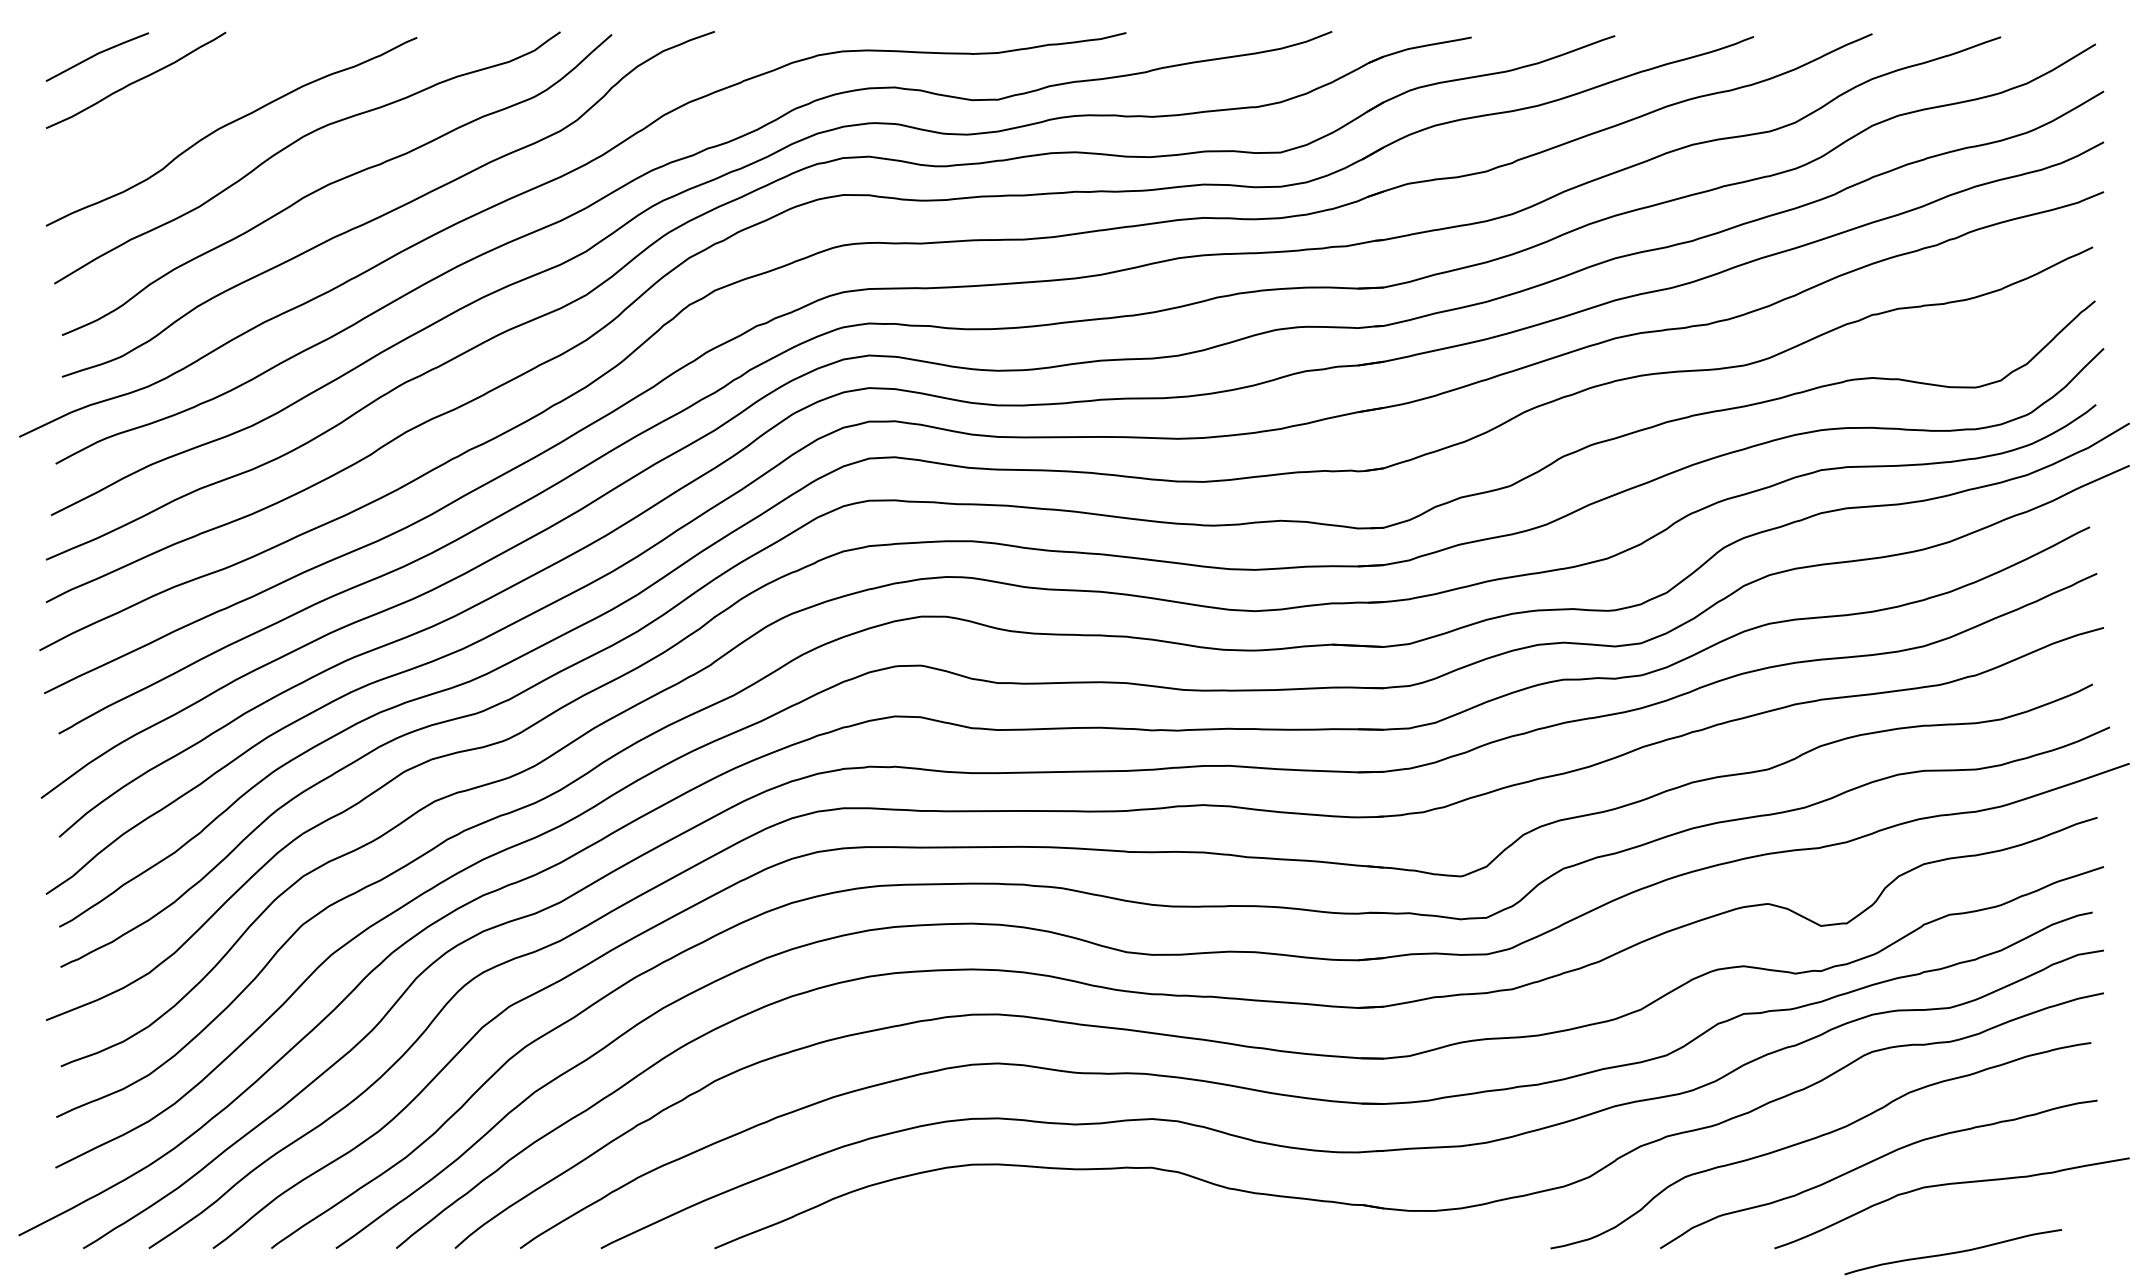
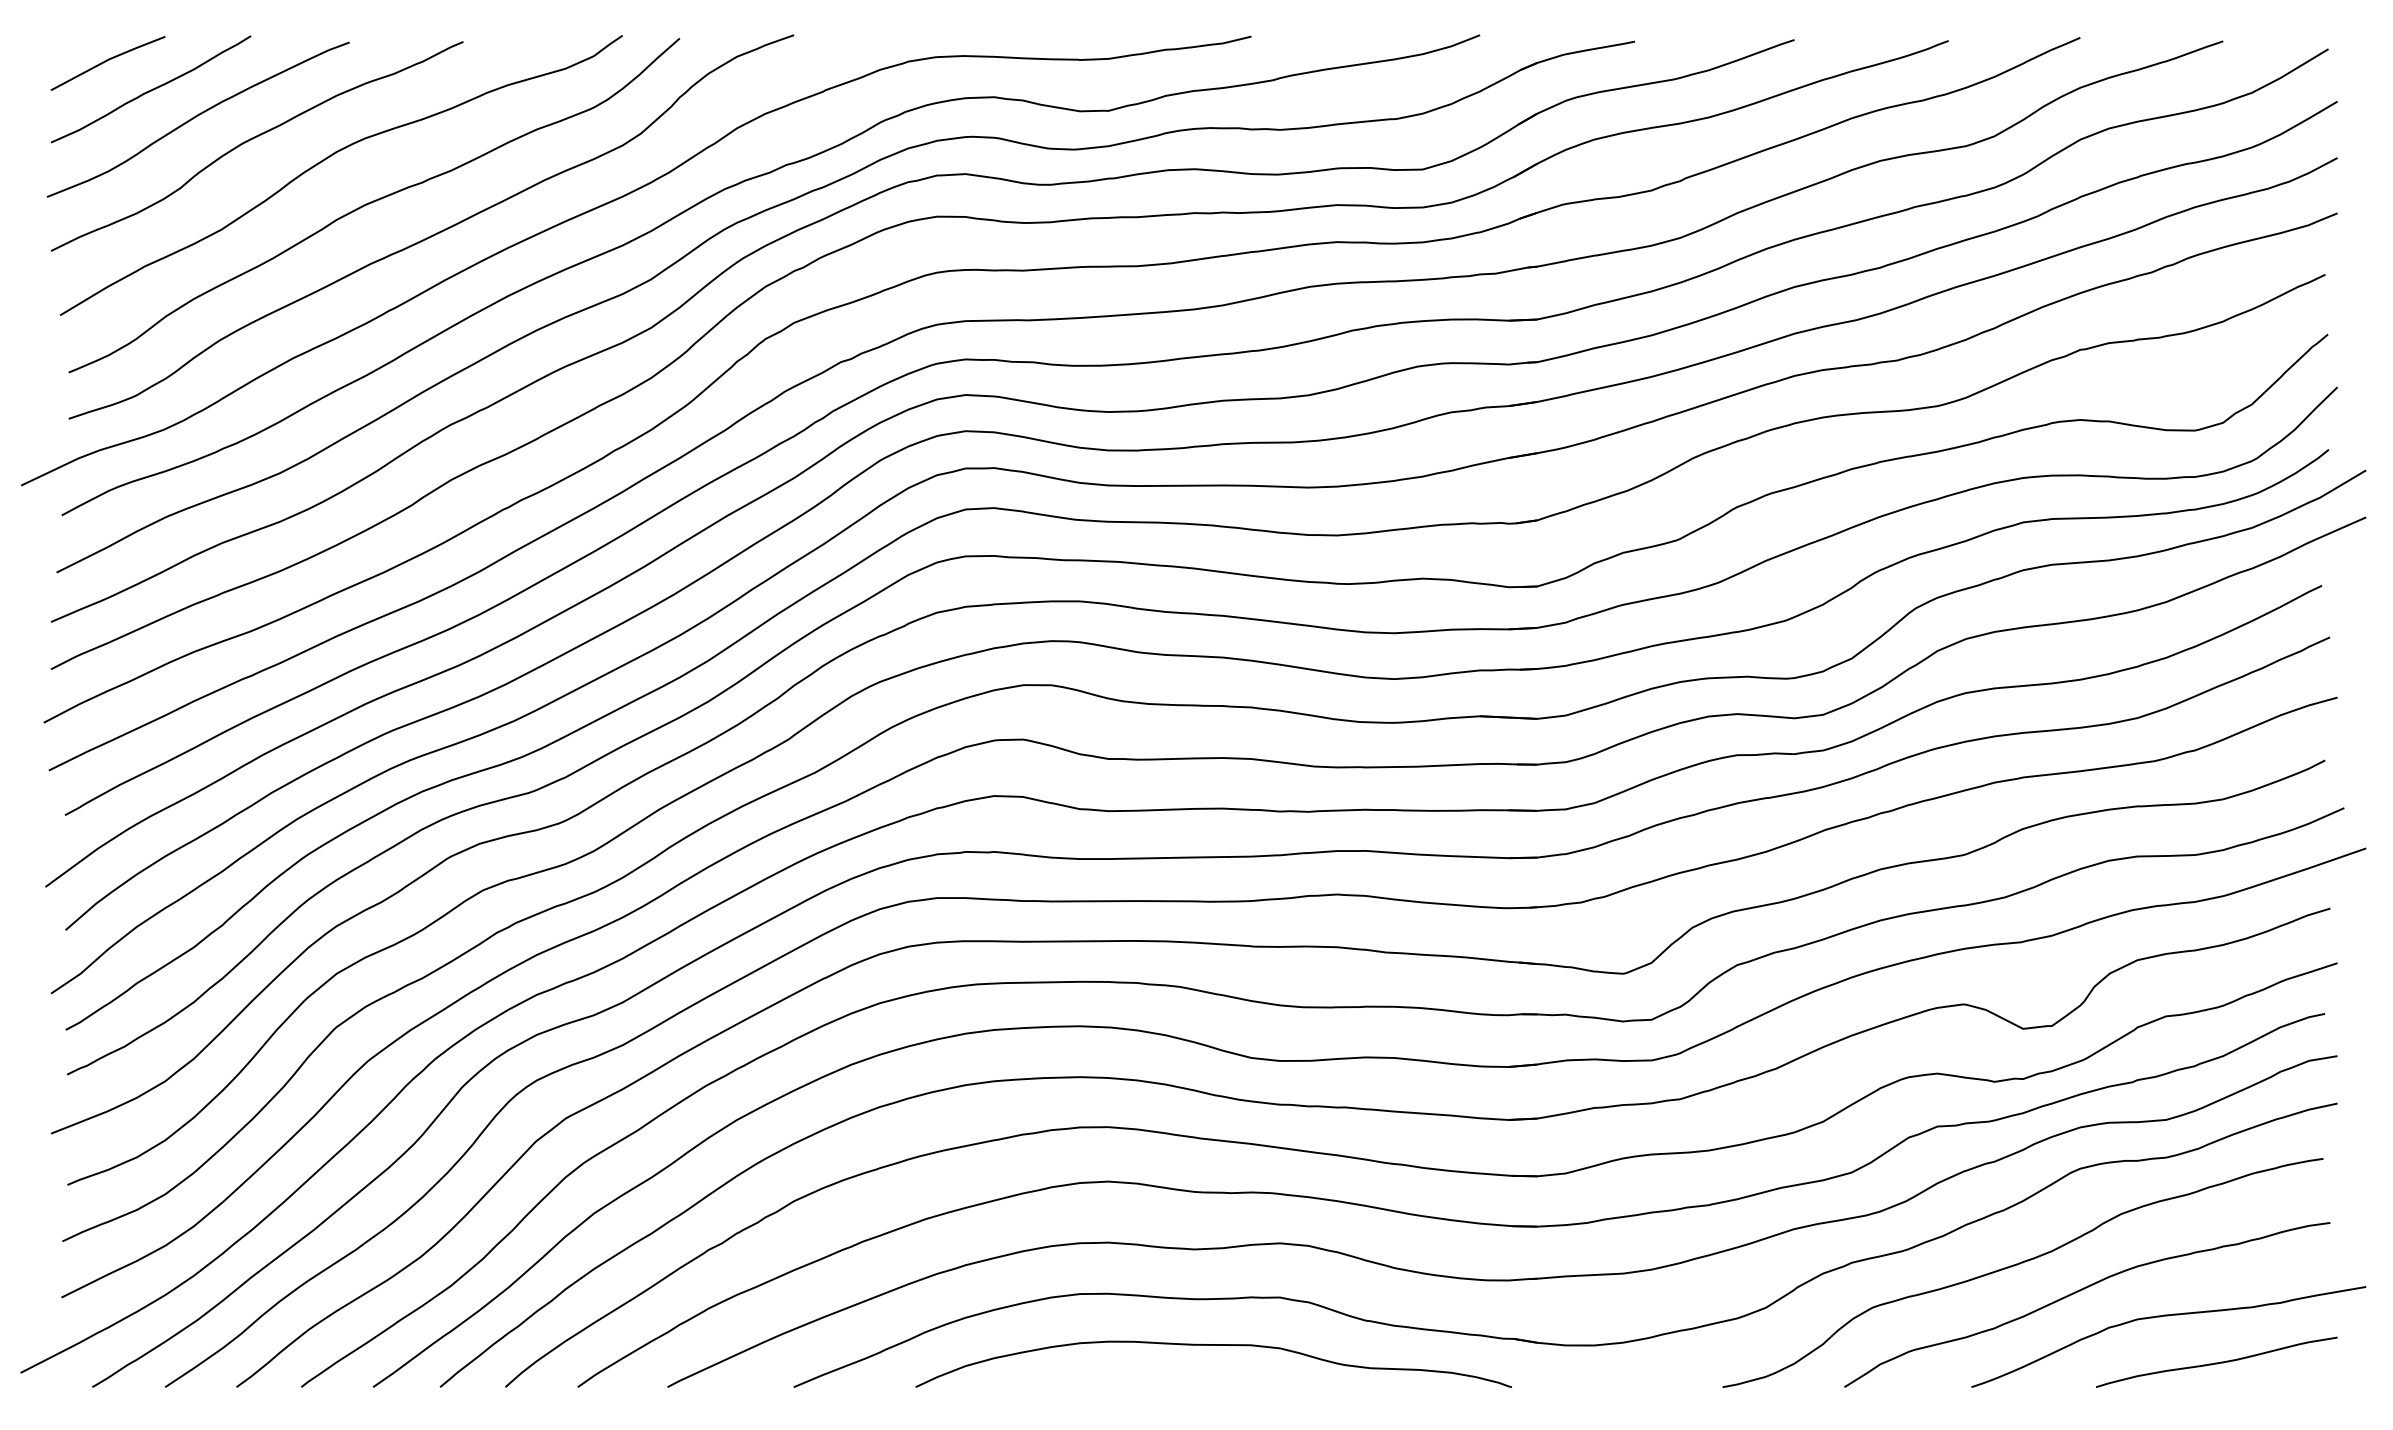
curve: (177, 105) -> (197, 117), added
curve: (1092, 1211) -> (1213, 1346), added
curve: (1952, 1252) -> (2215, 1362), moved

